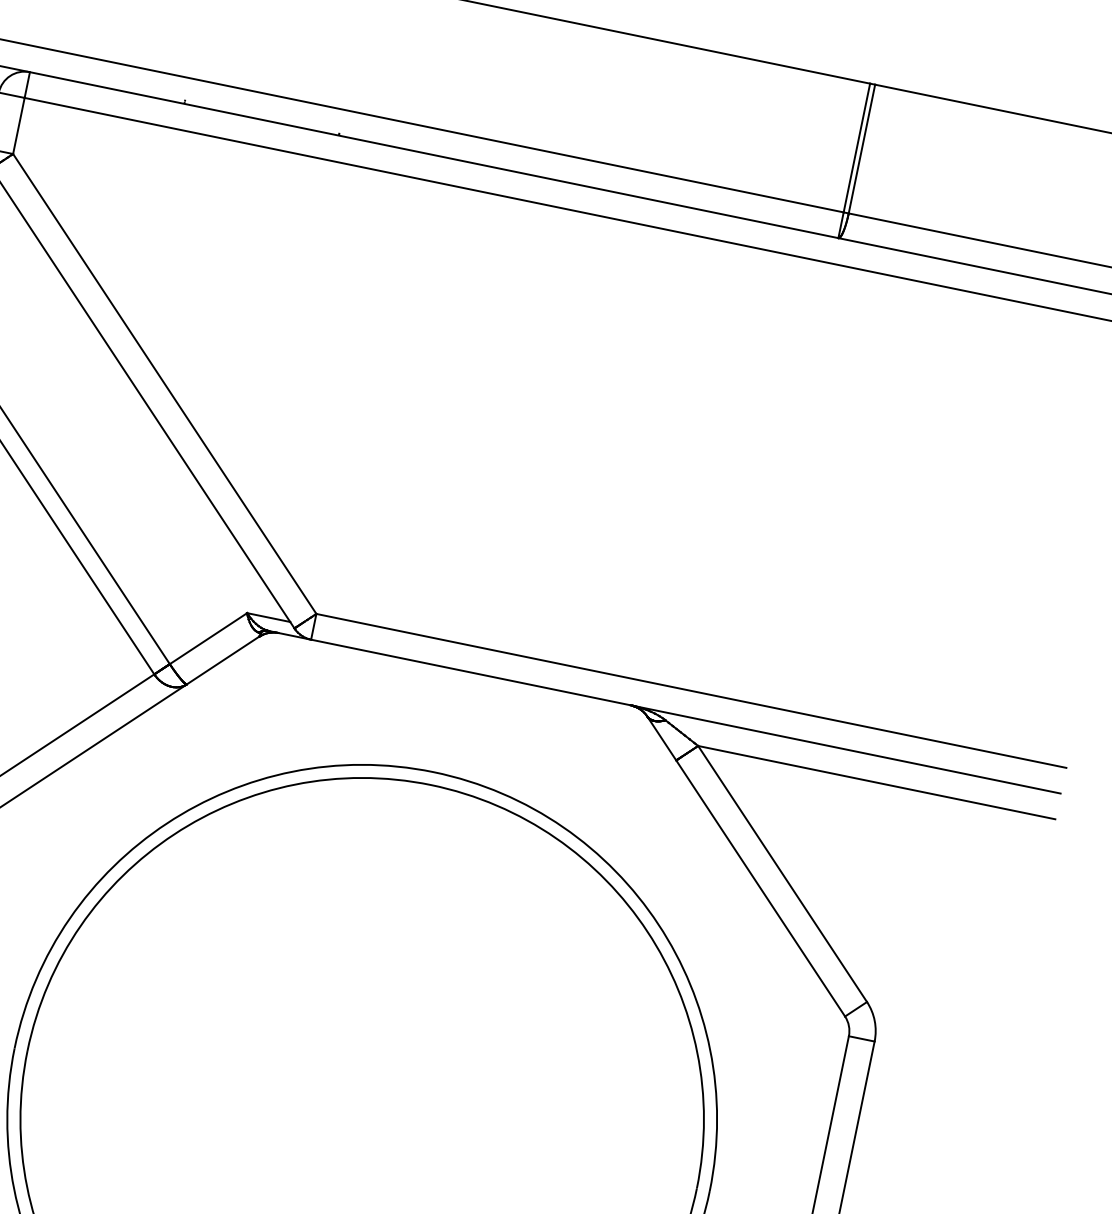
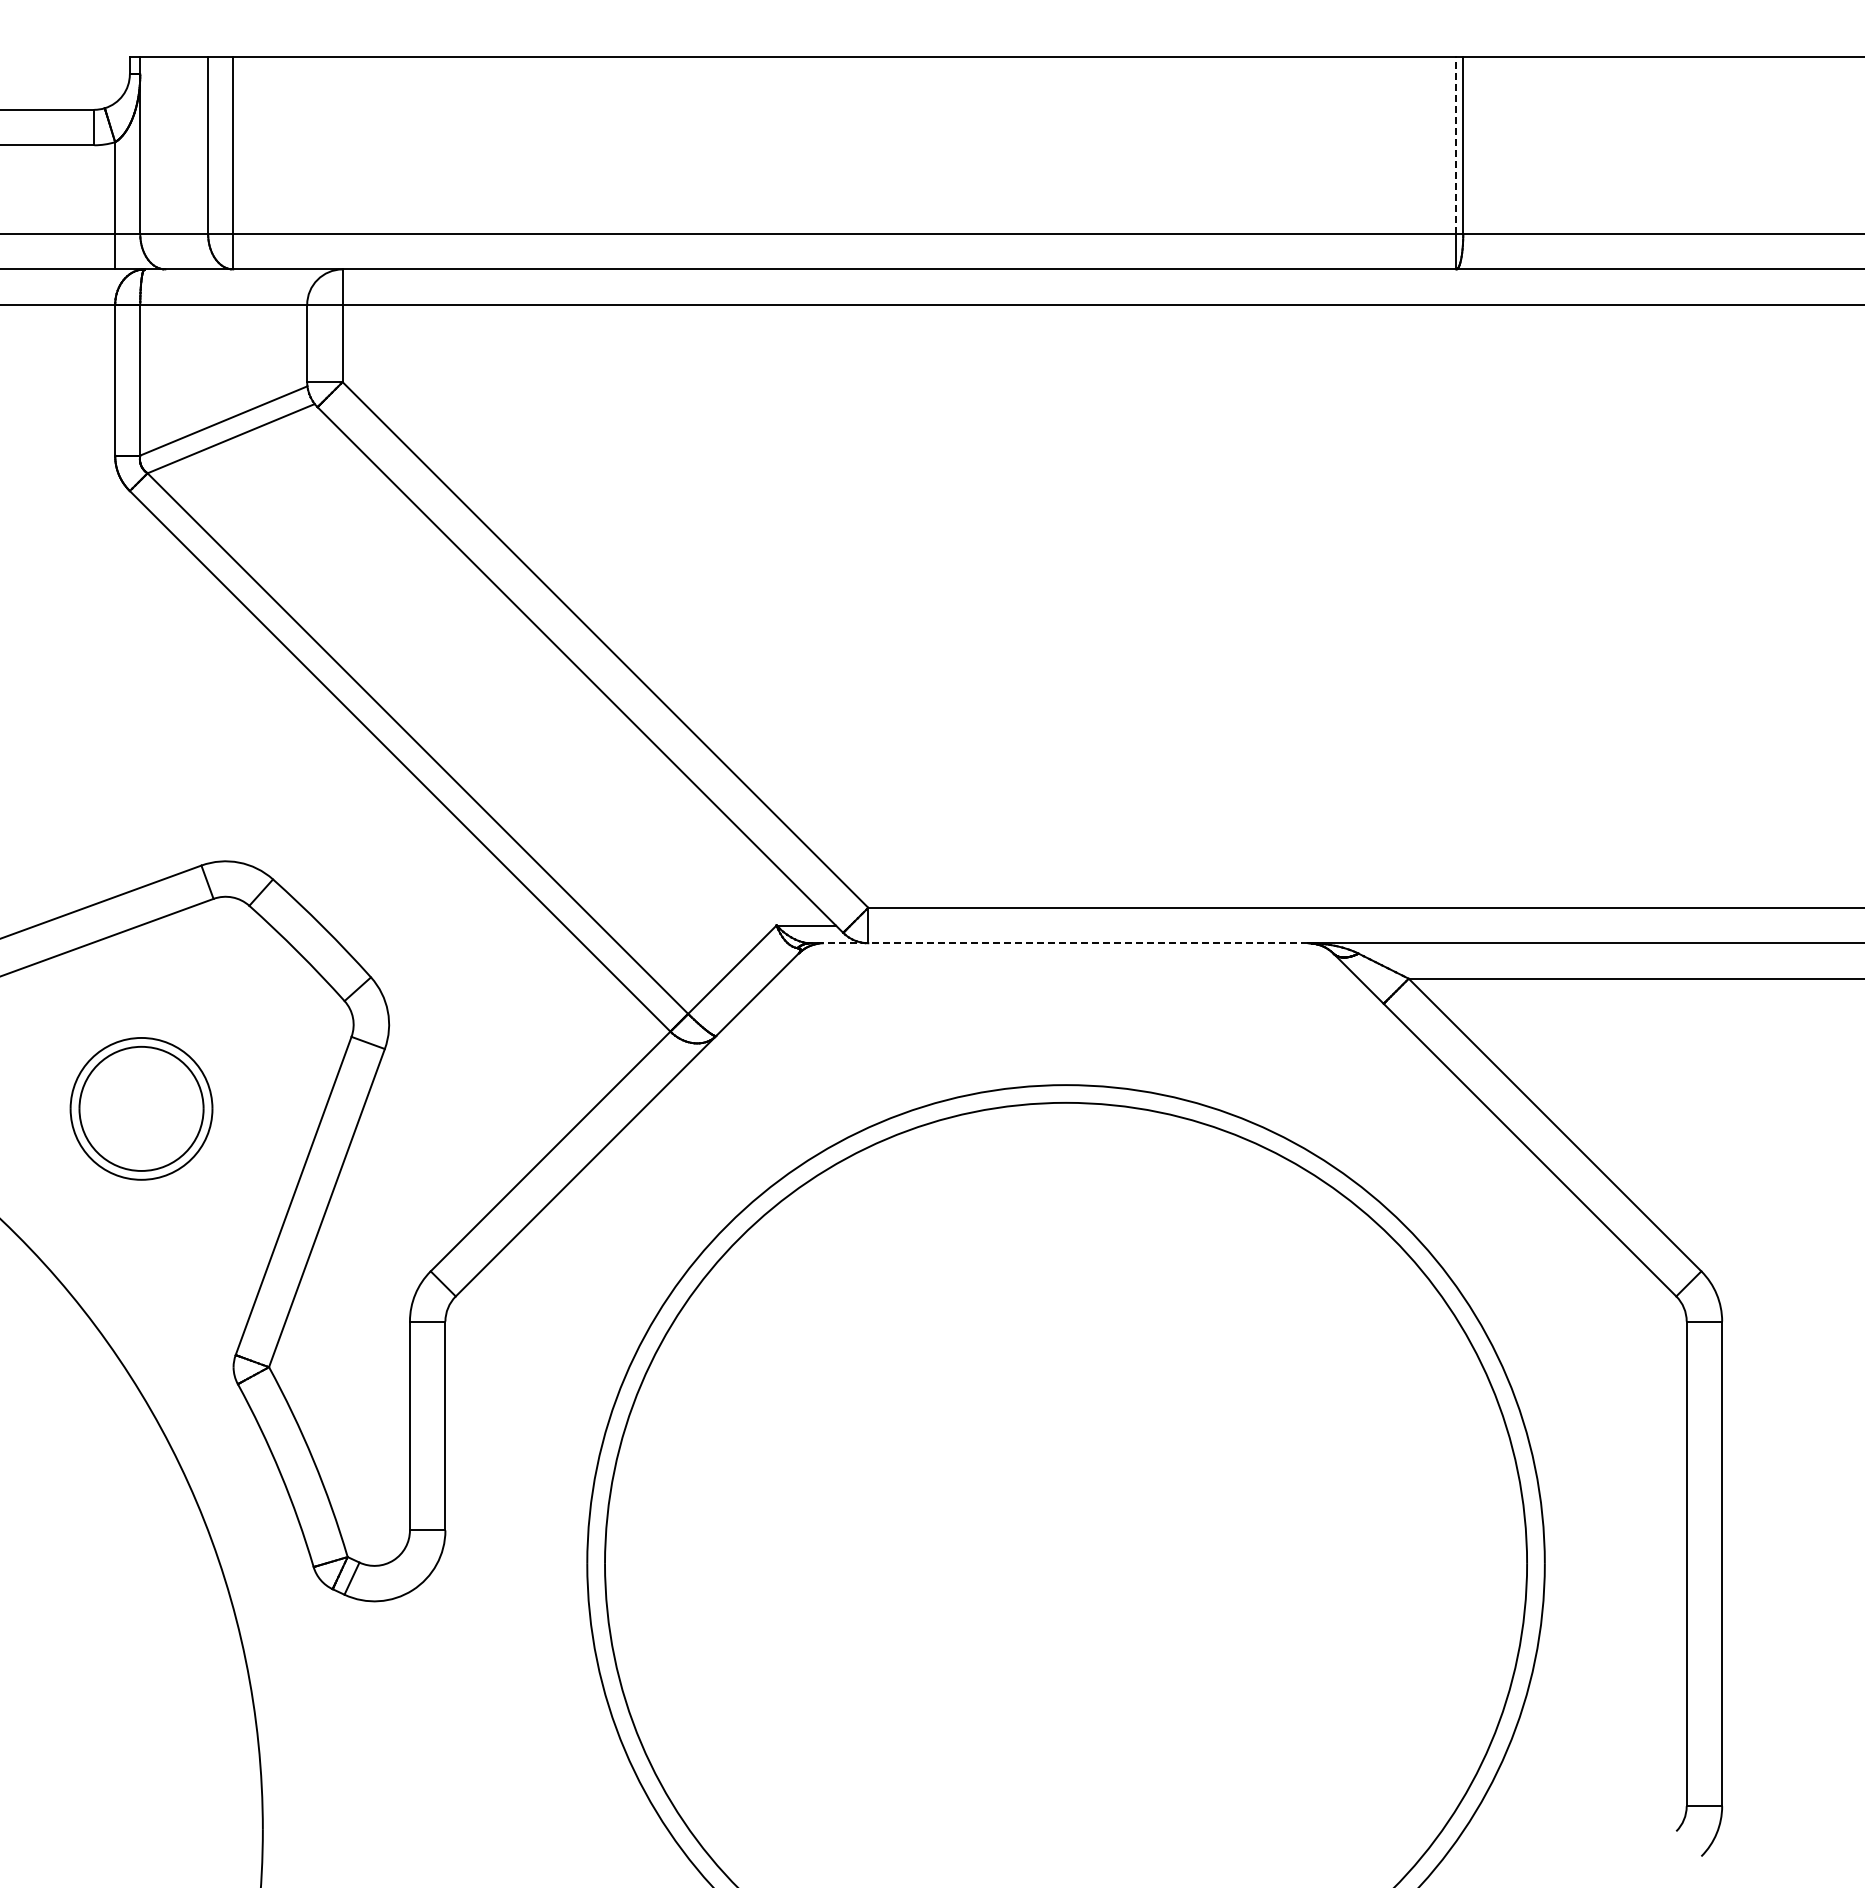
line: (857, 148) -> (1456, 145), solid -> dashed
line: (454, 669) -> (1065, 943), solid -> dashed

